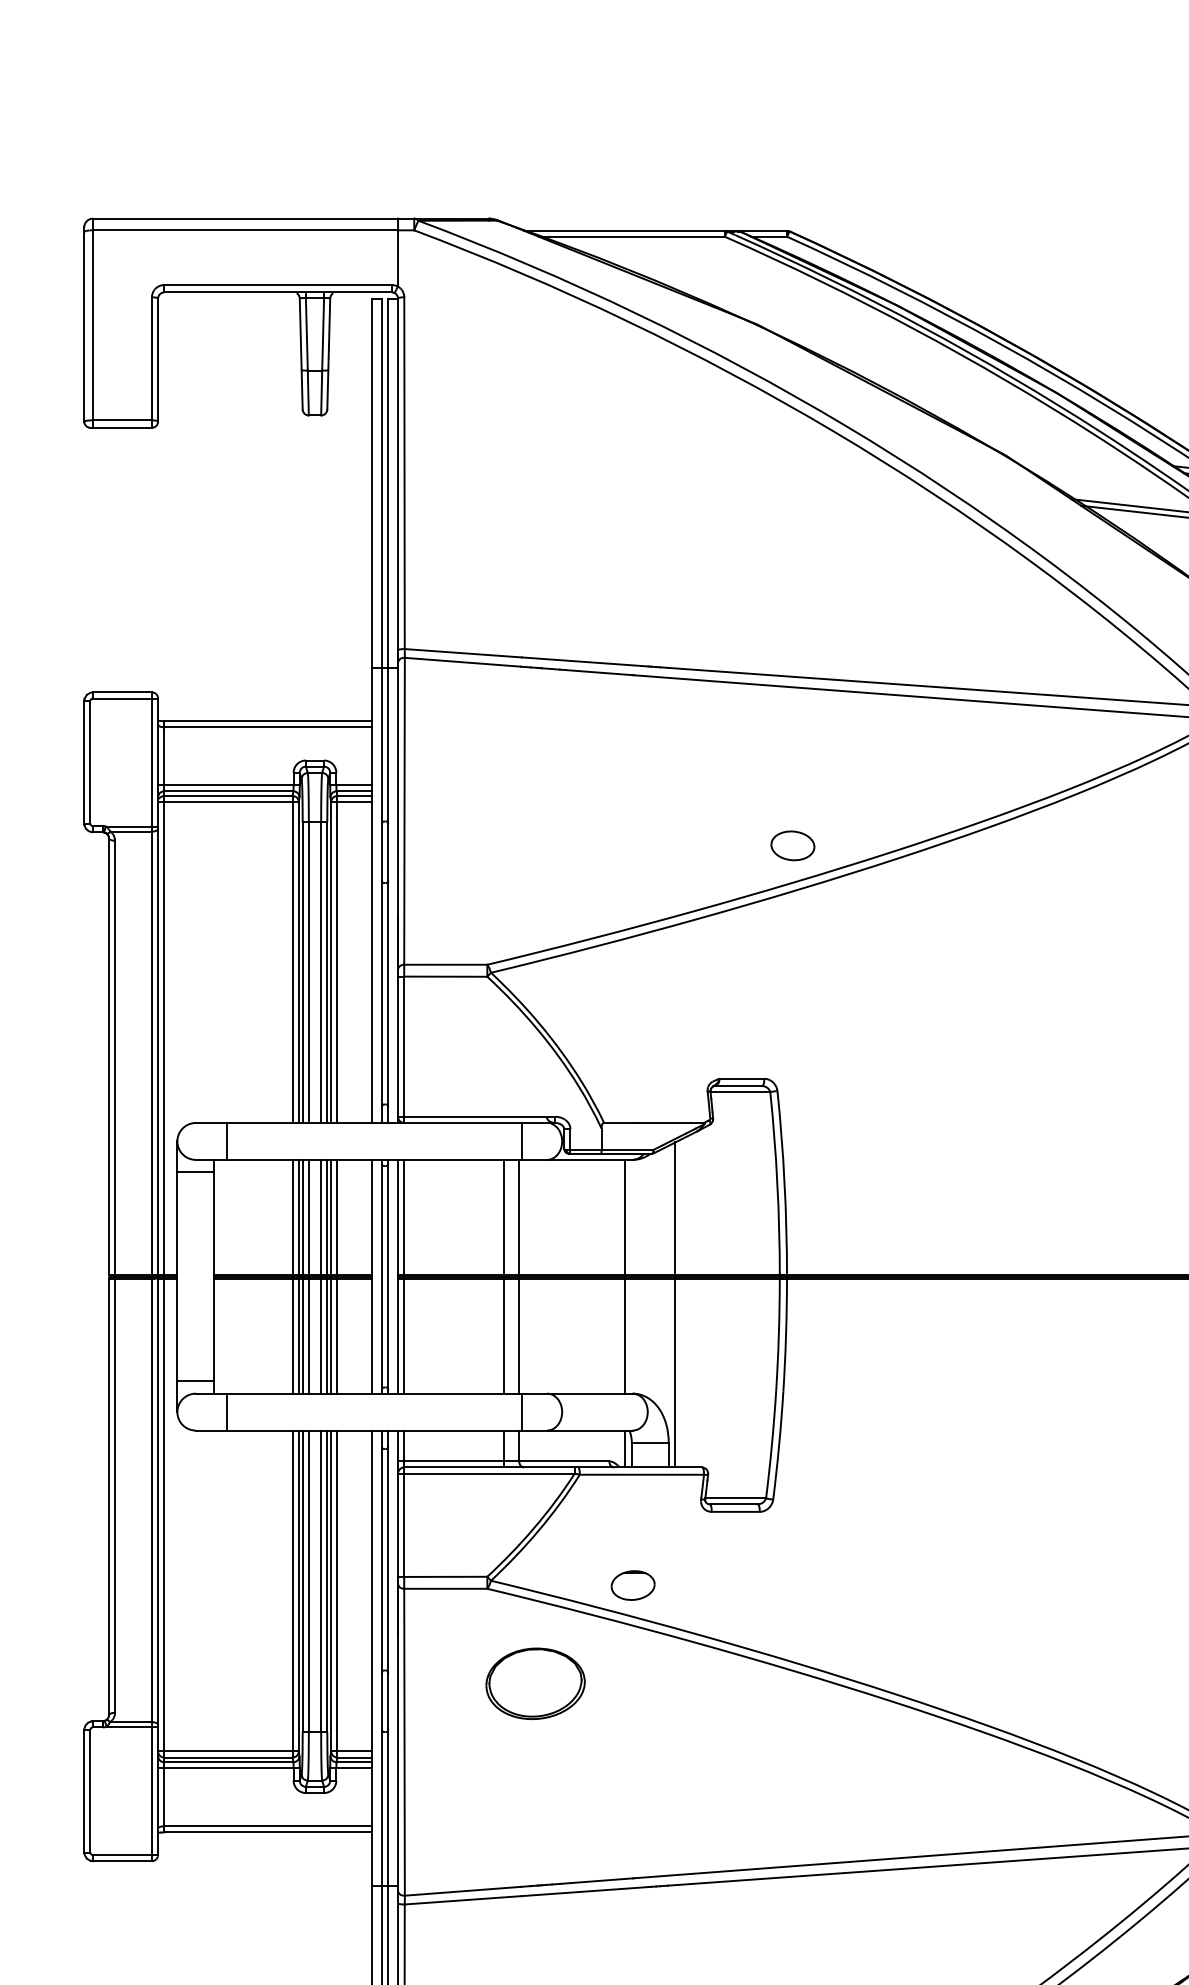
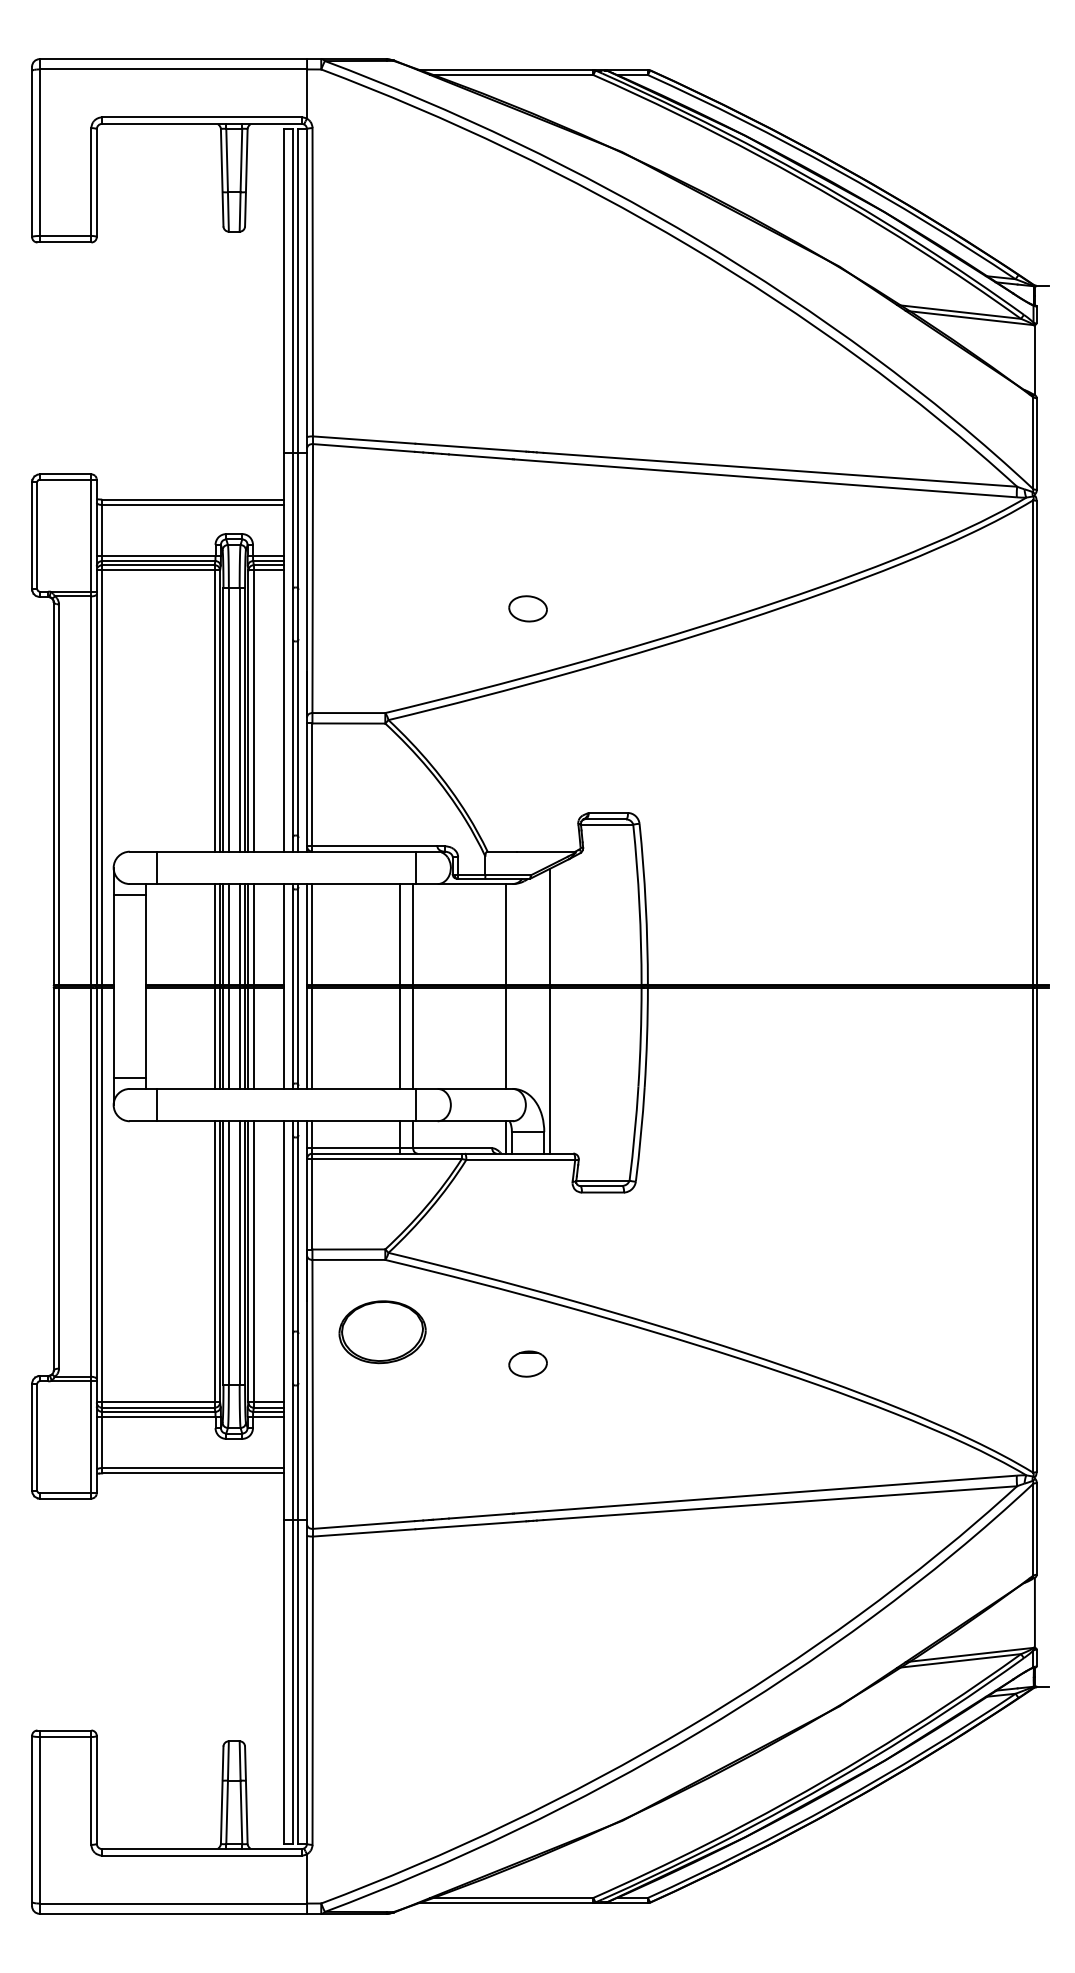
part: (792, 845) -> (527, 608), moved
part: (632, 1584) -> (527, 1363), moved
part: (535, 1684) -> (382, 1332), moved

